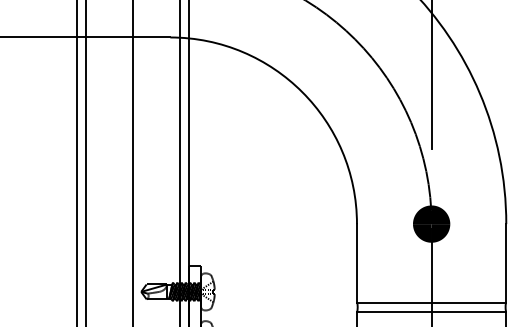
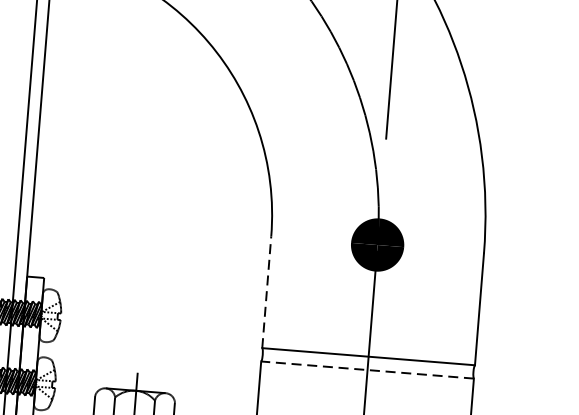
line: (356, 262) -> (266, 291), solid -> dashed
line: (431, 311) -> (367, 369), solid -> dashed

